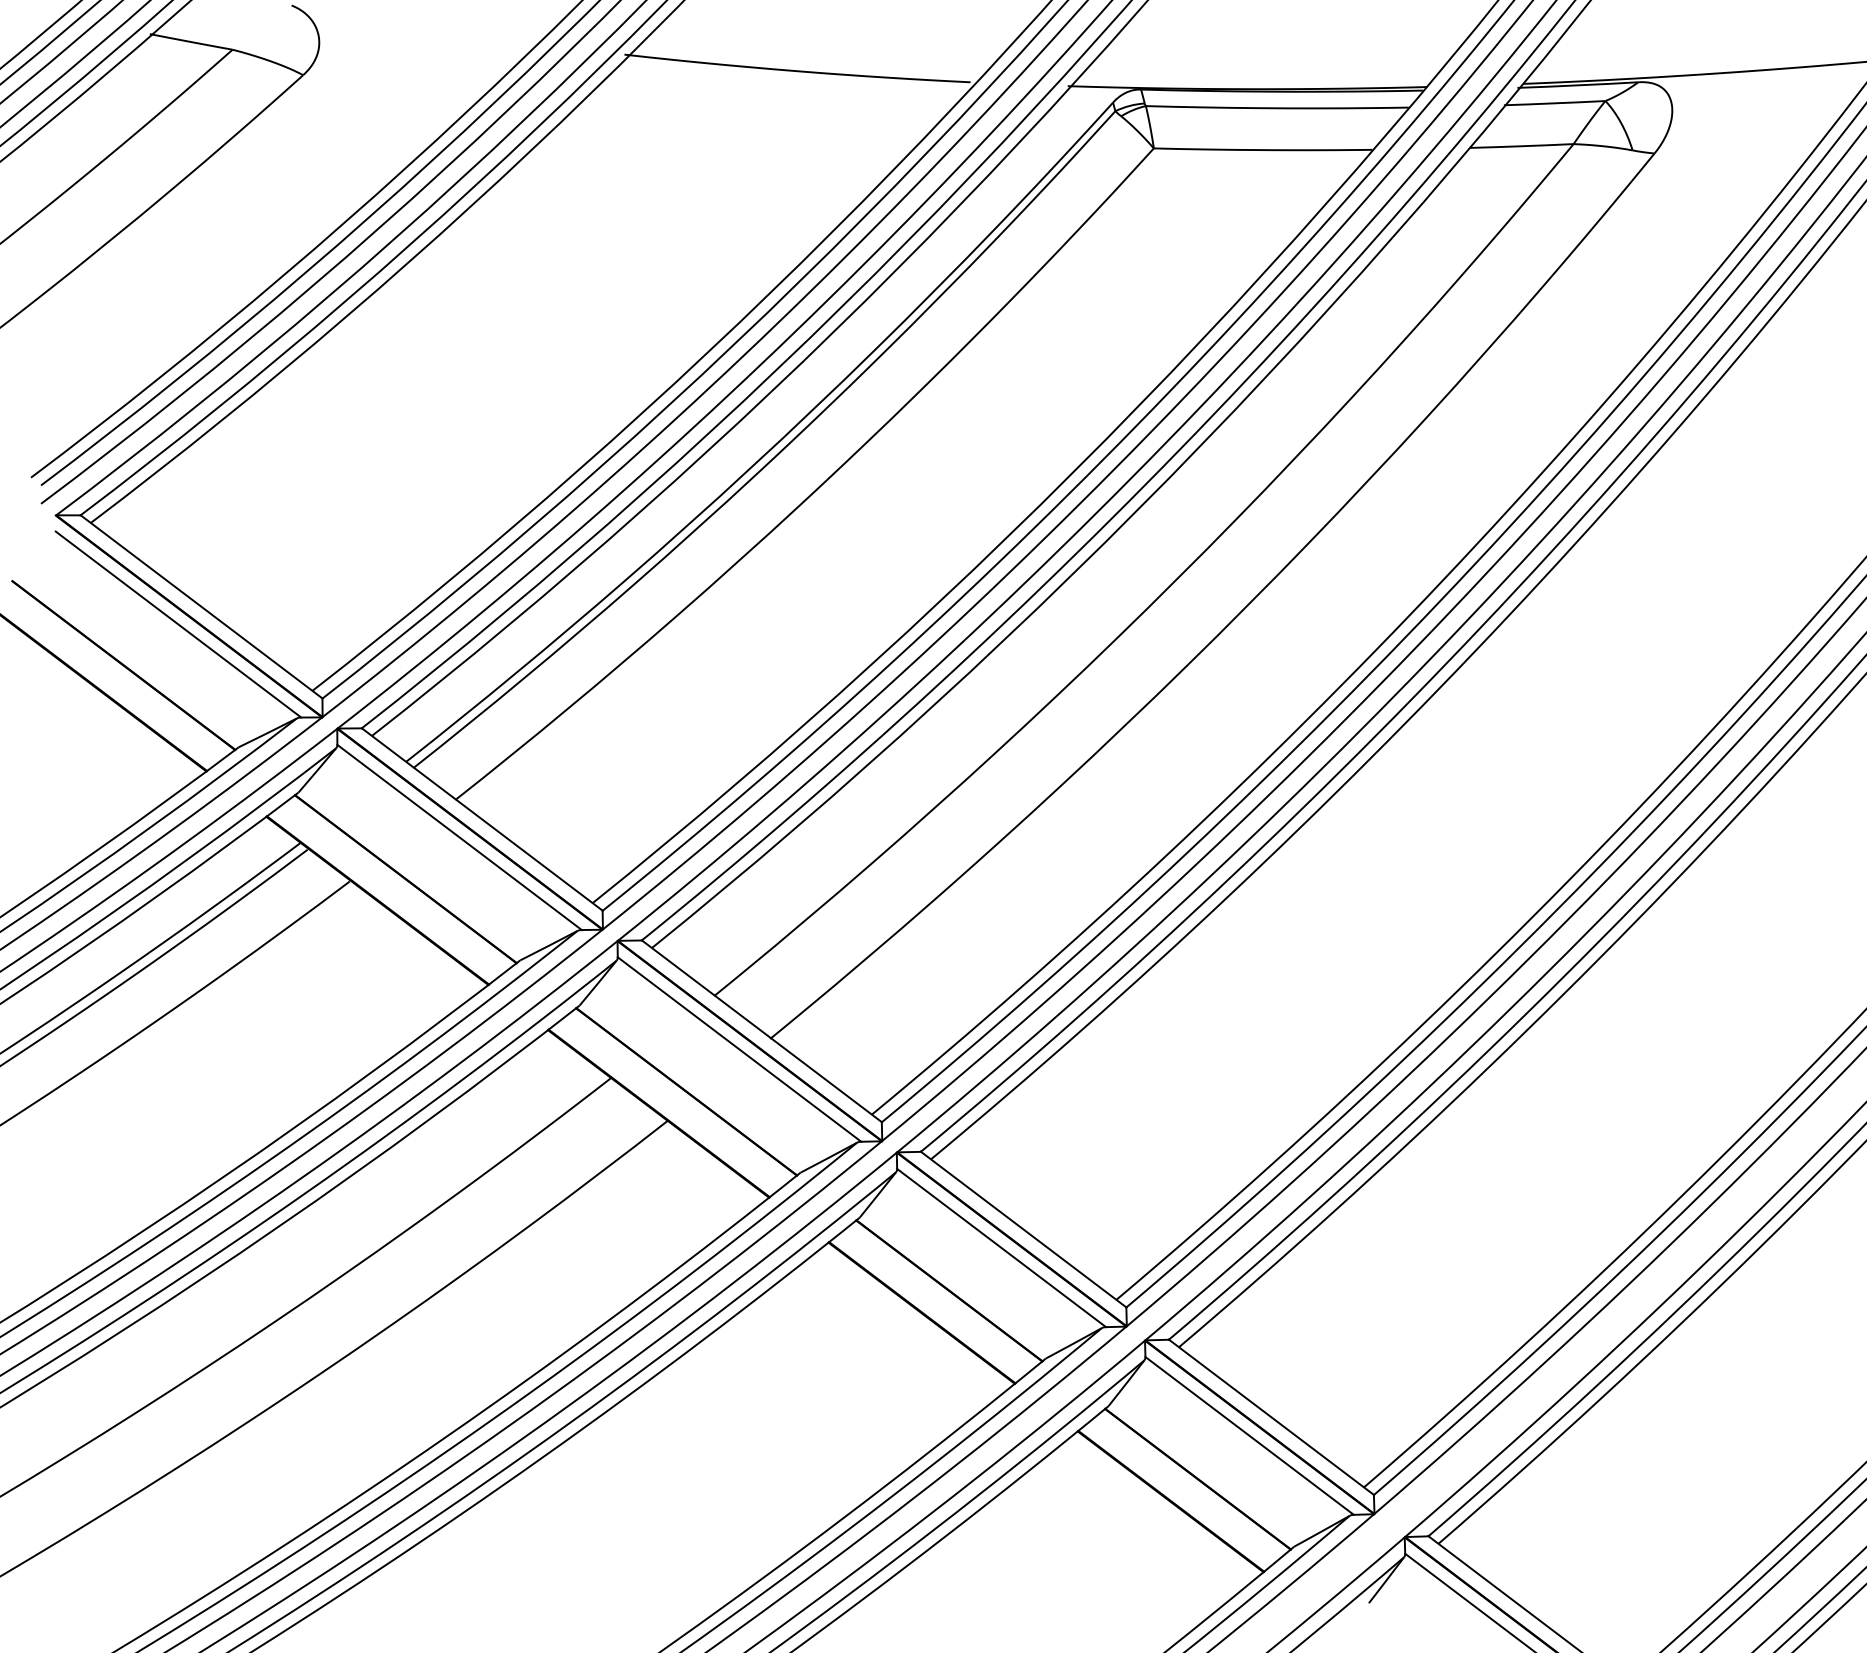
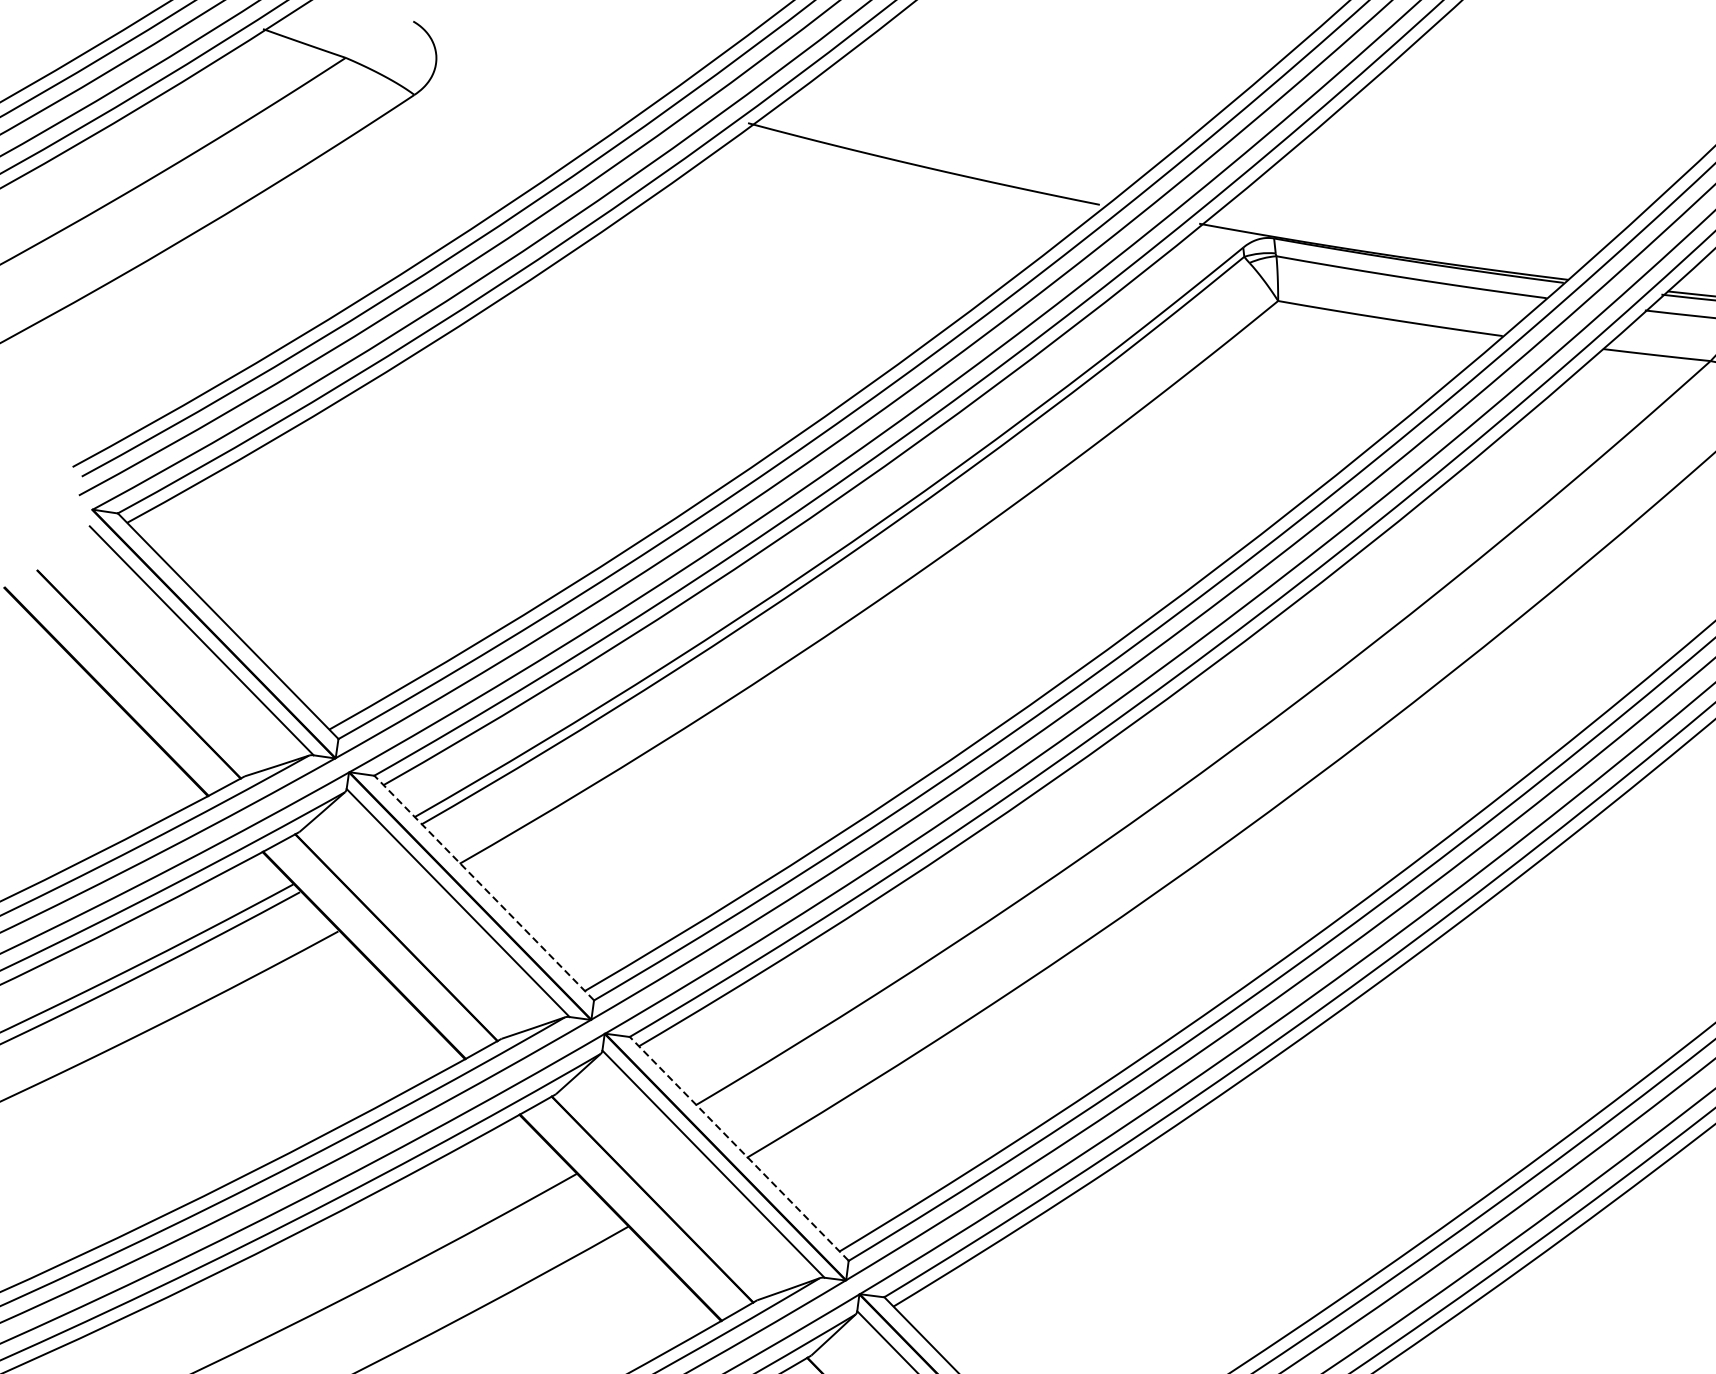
line: (482, 819) -> (484, 888), solid -> dashed
line: (761, 1031) -> (738, 1149), solid -> dashed

